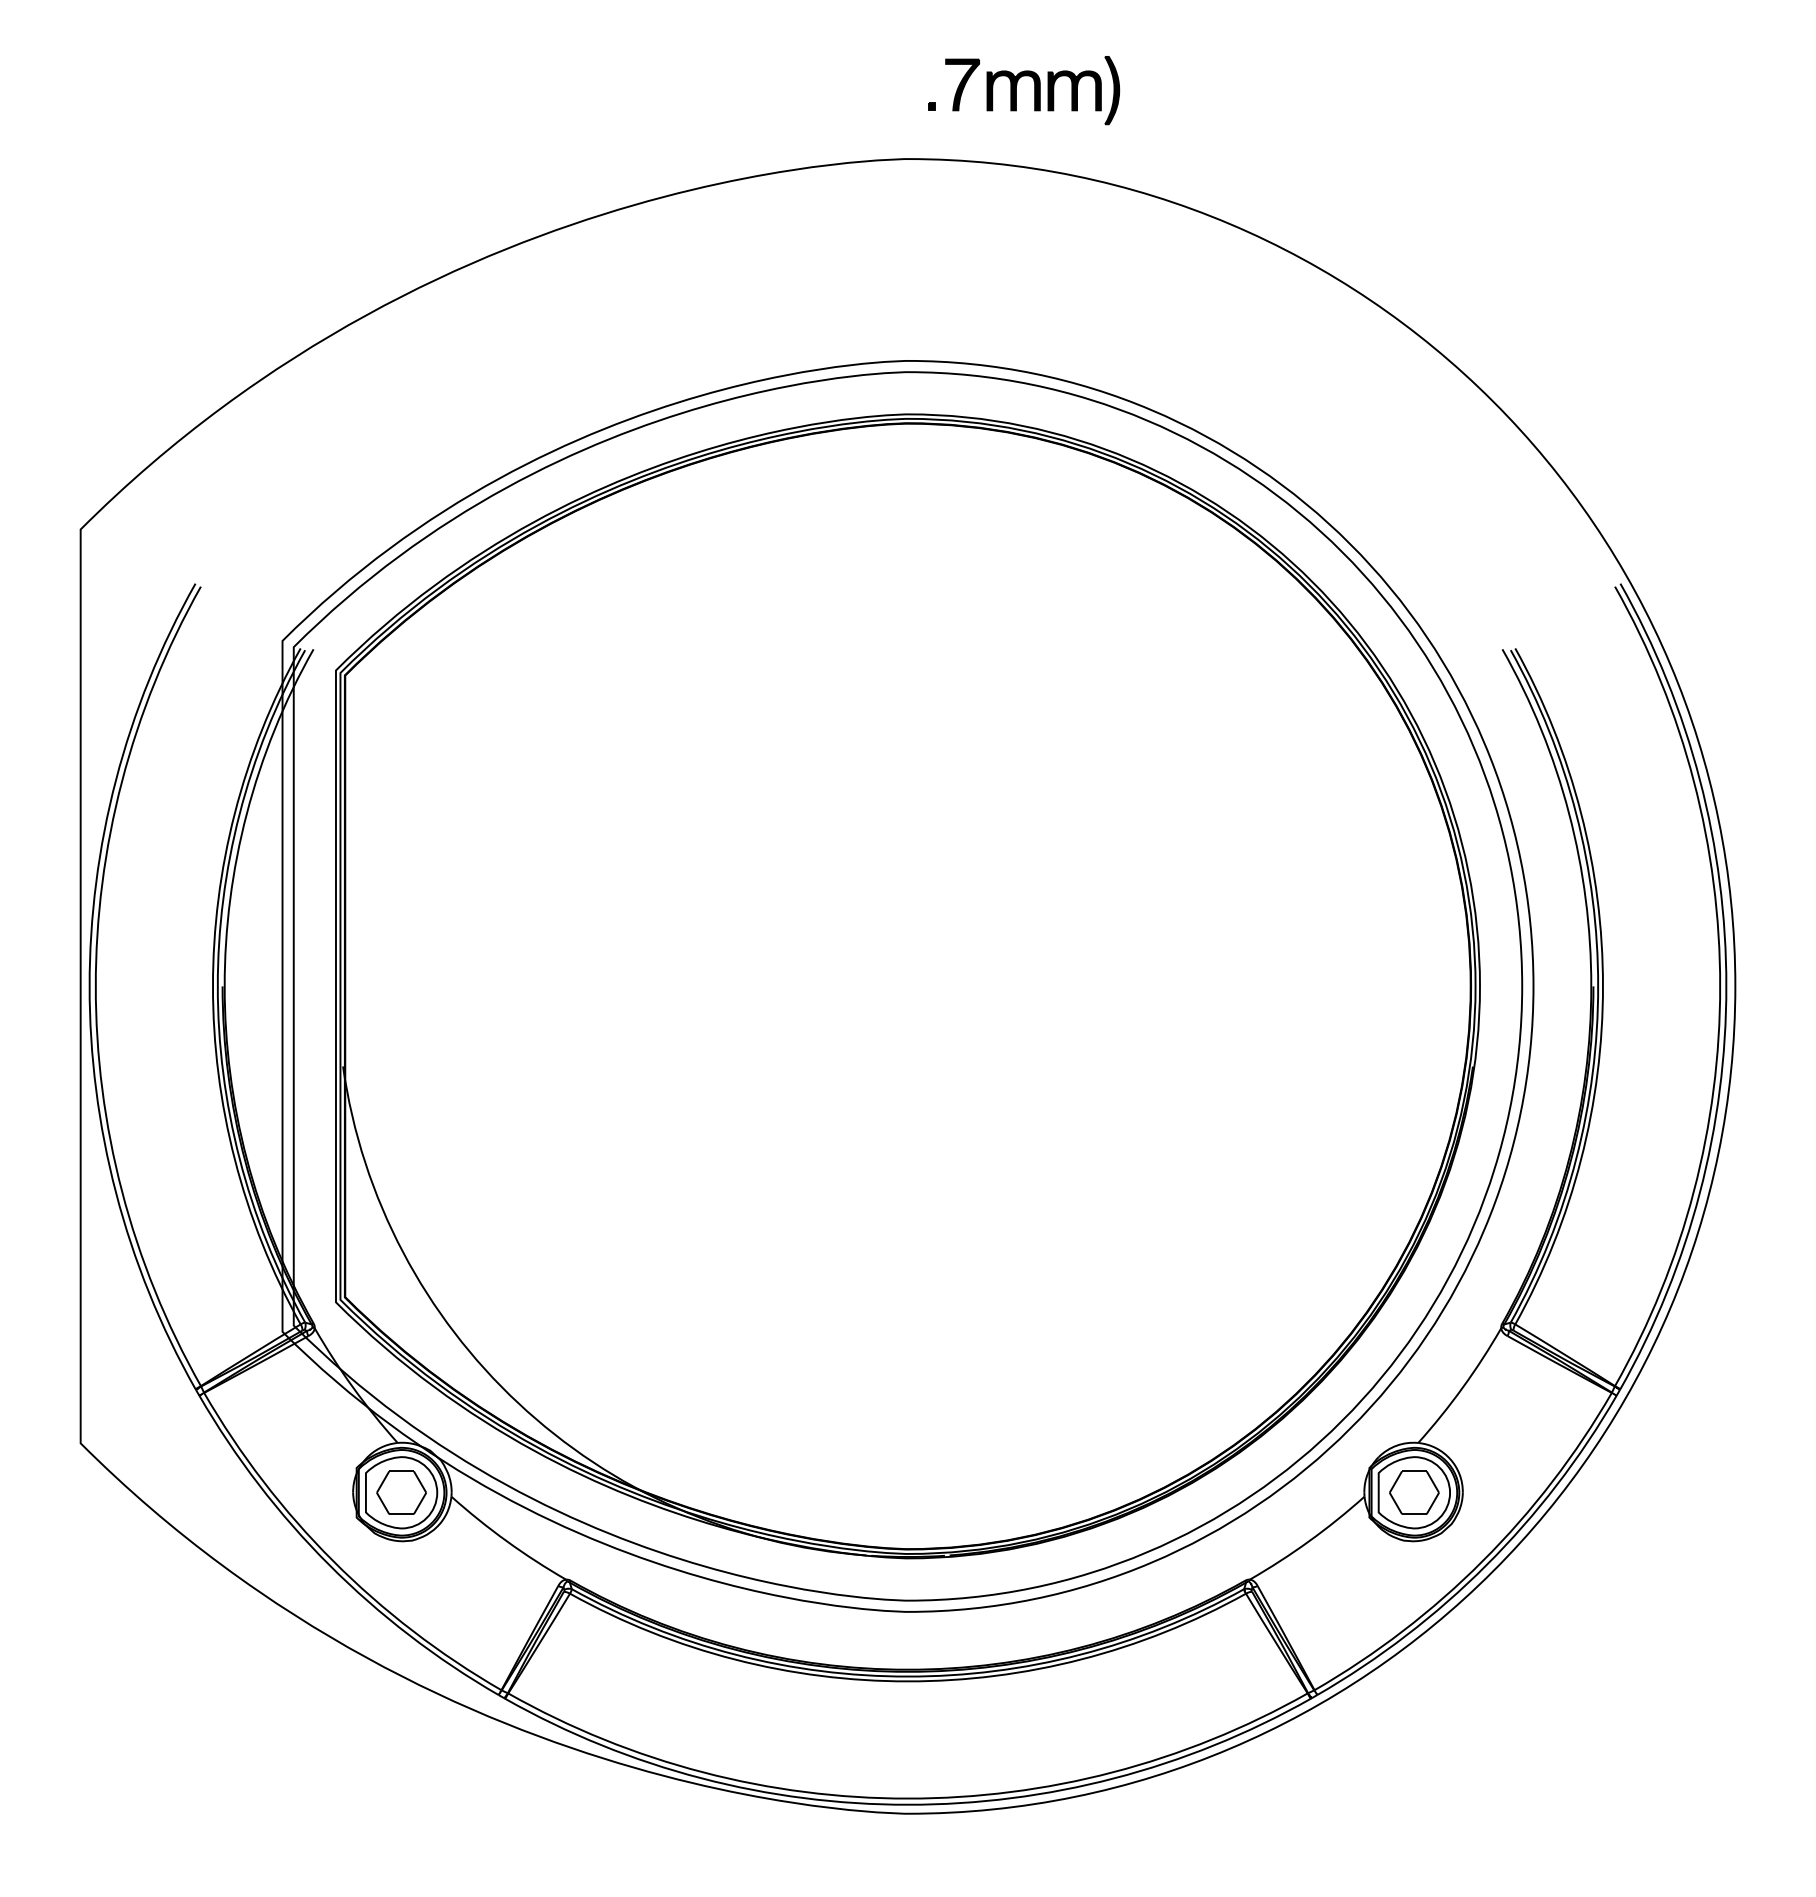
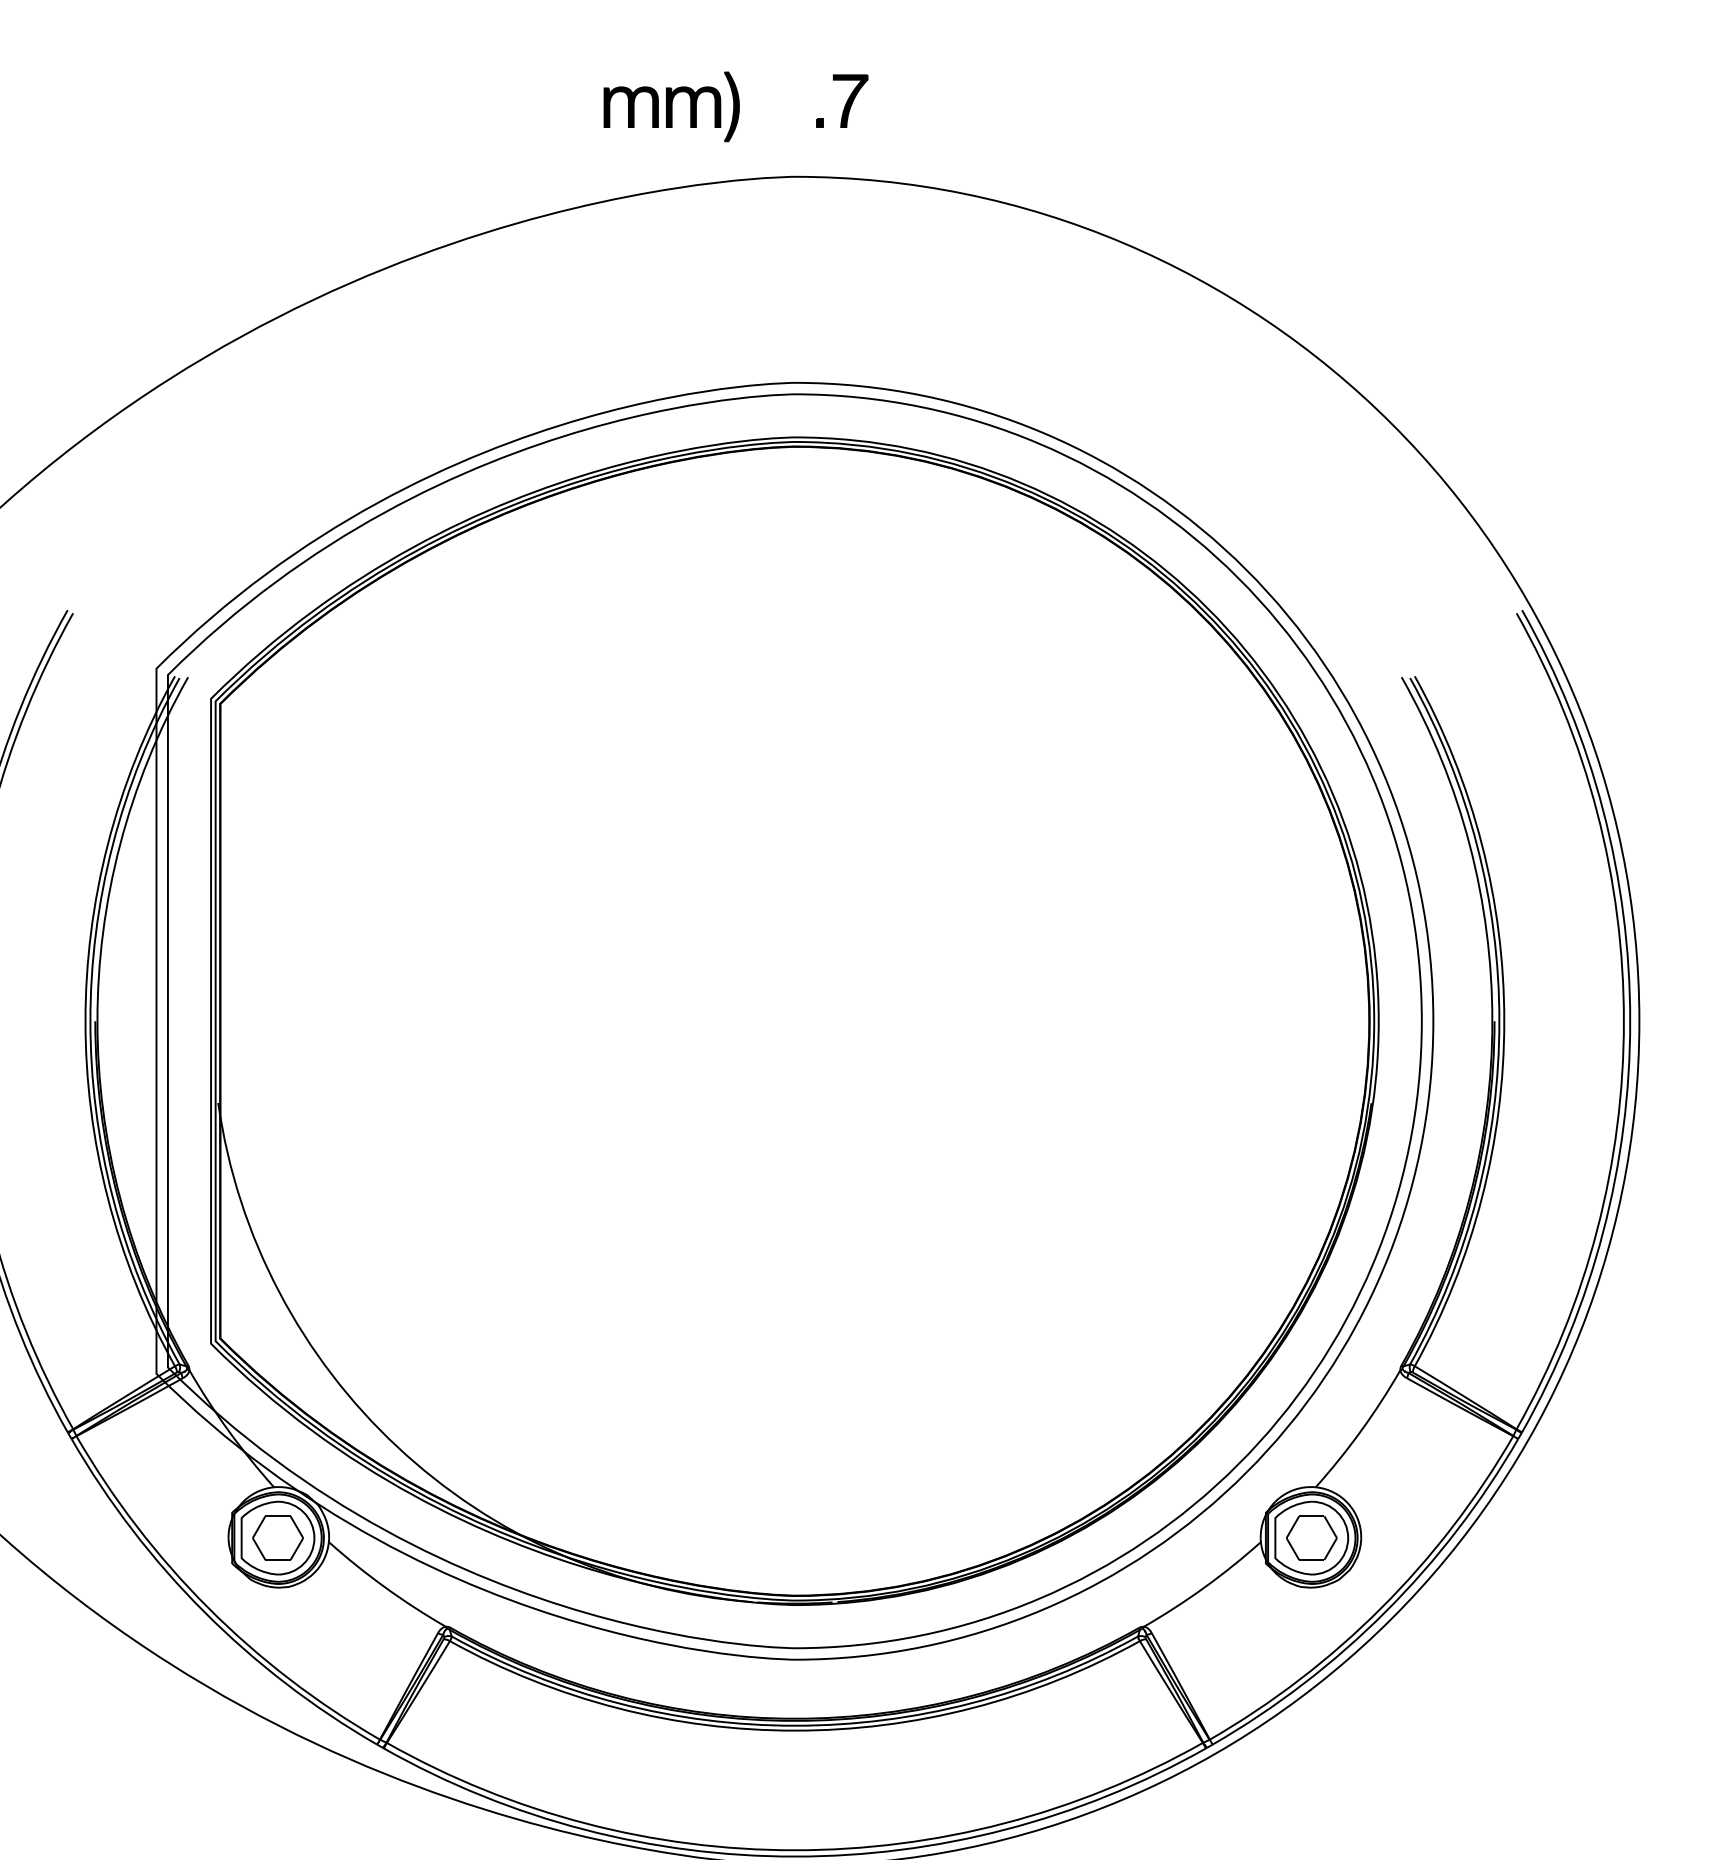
part: (1053, 90) -> (671, 106), moved

